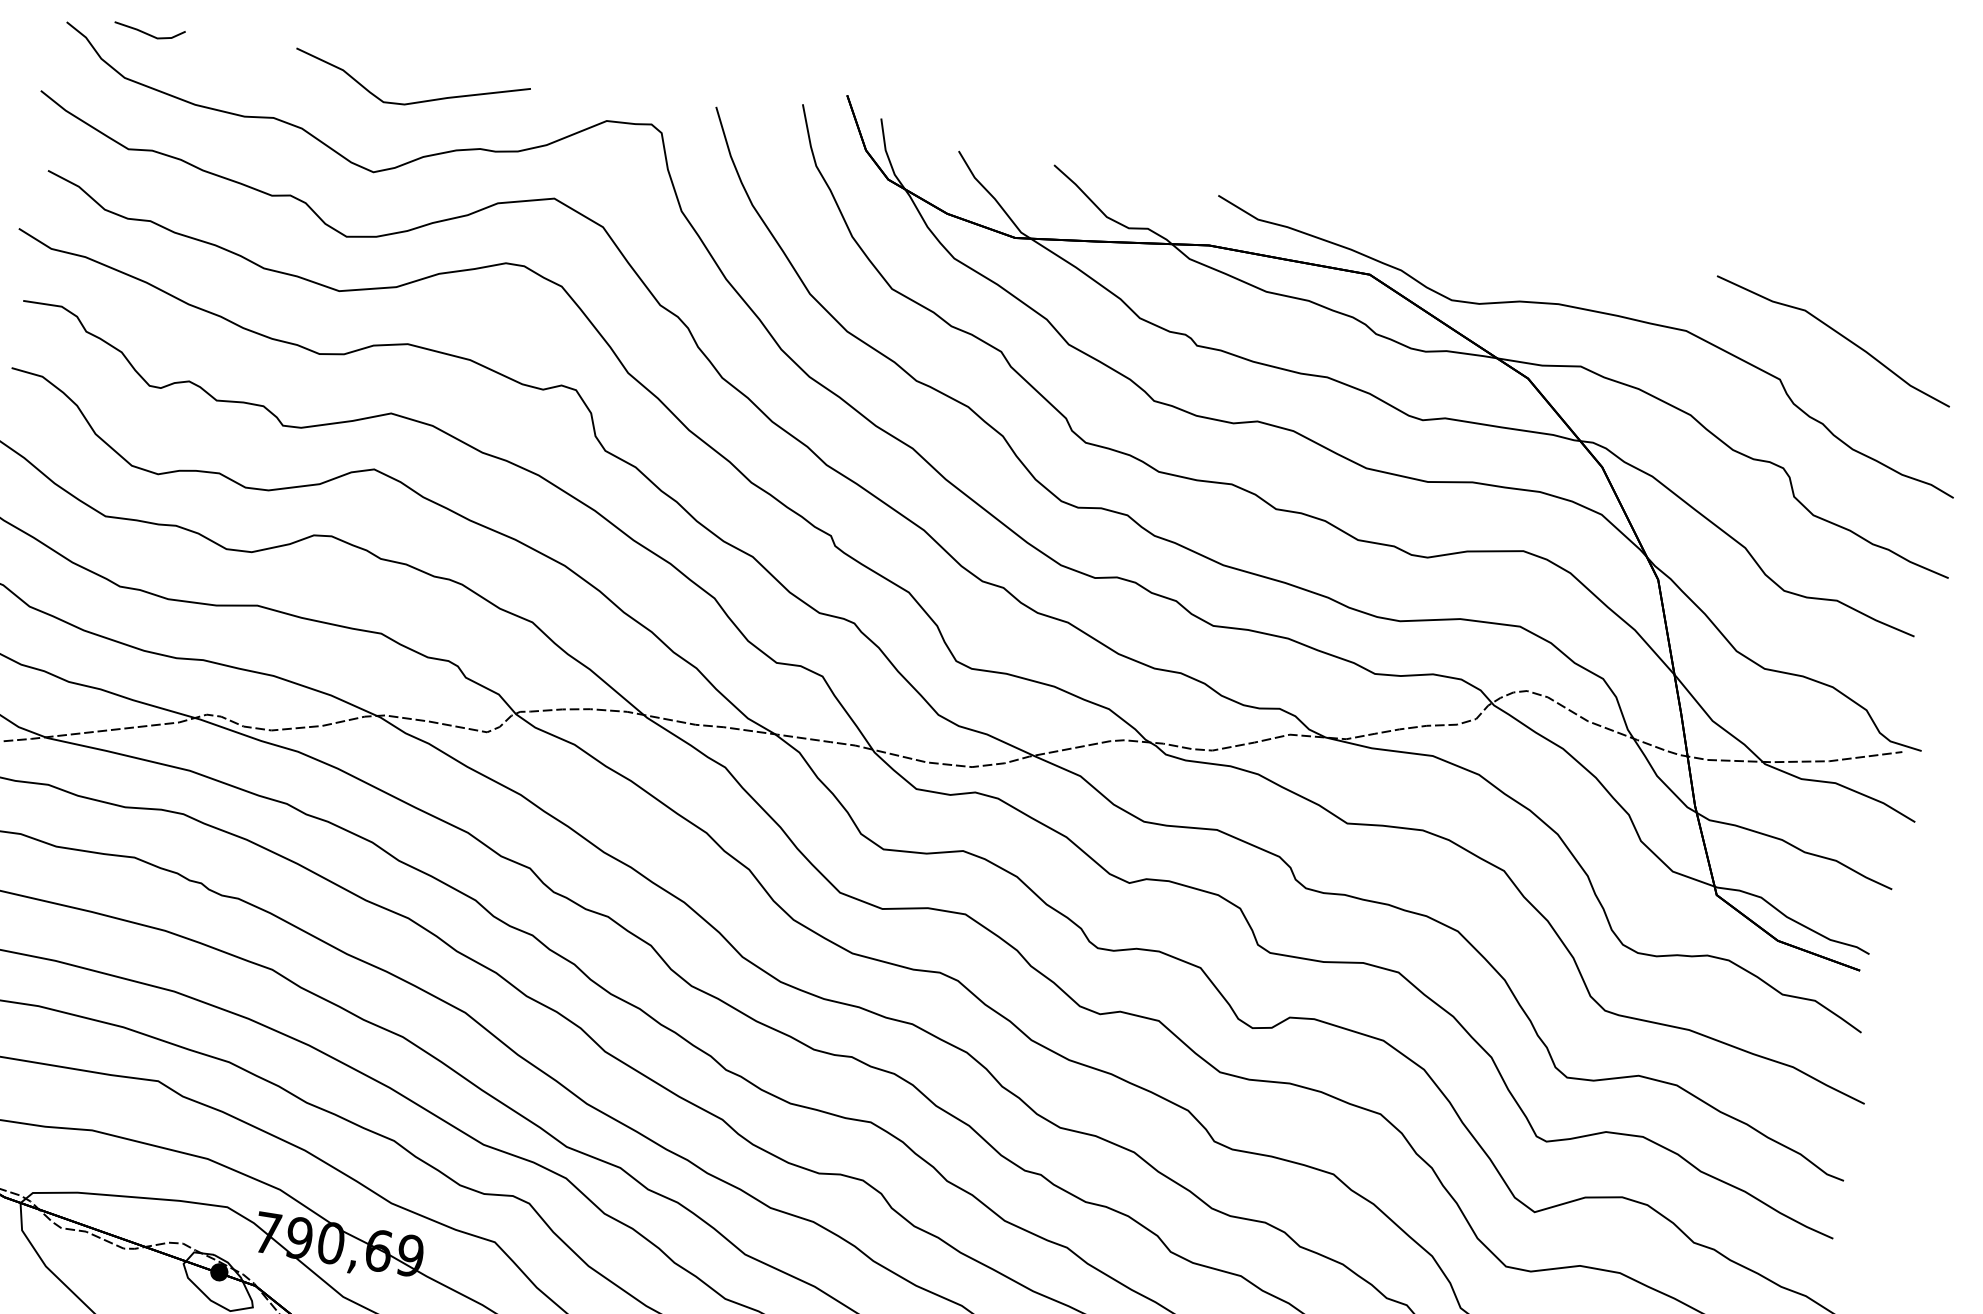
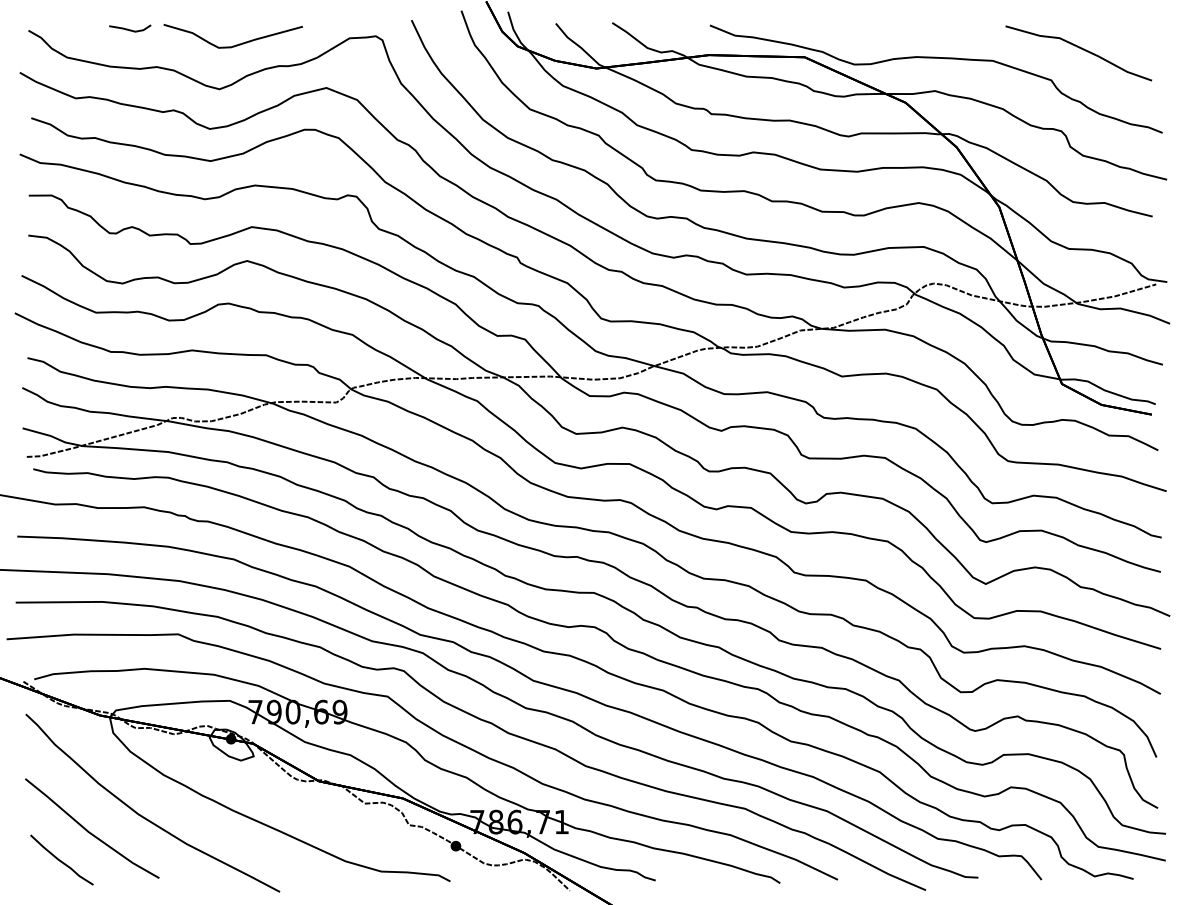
line: (149, 33) -> (130, 29), moved

